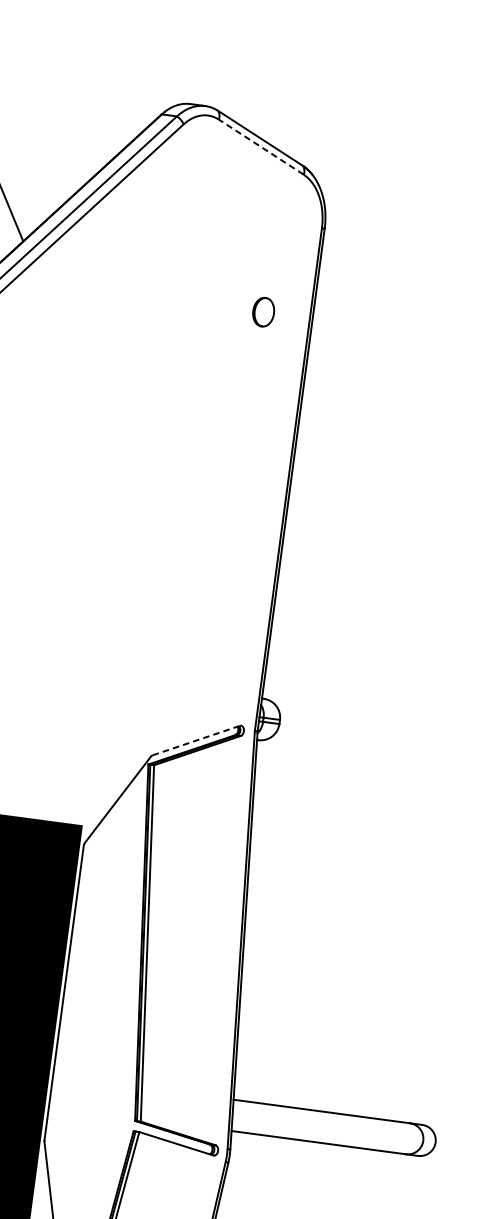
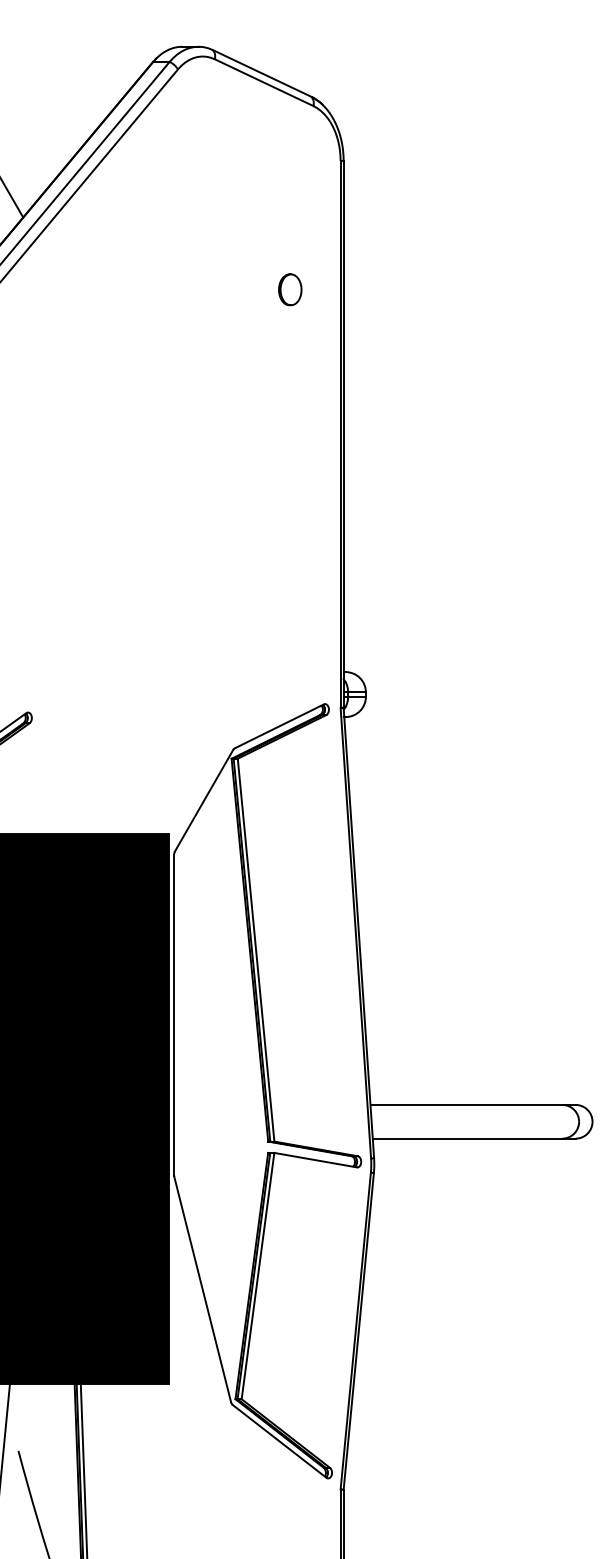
line: (261, 146) -> (264, 82), dashed -> solid
part: (263, 311) -> (290, 289), moved
line: (196, 740) -> (279, 726), dashed -> solid

